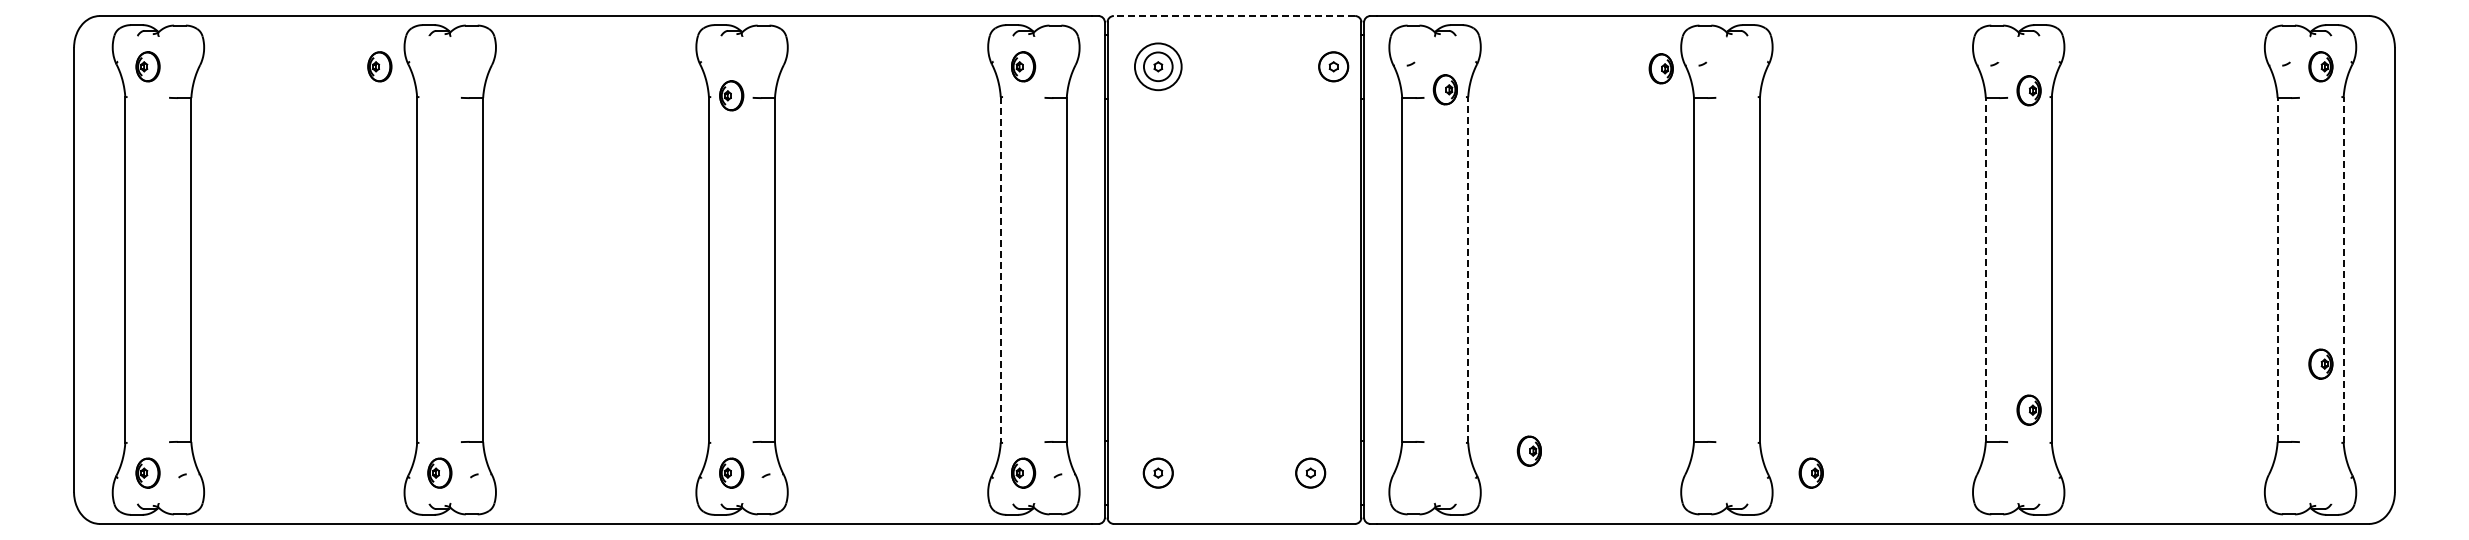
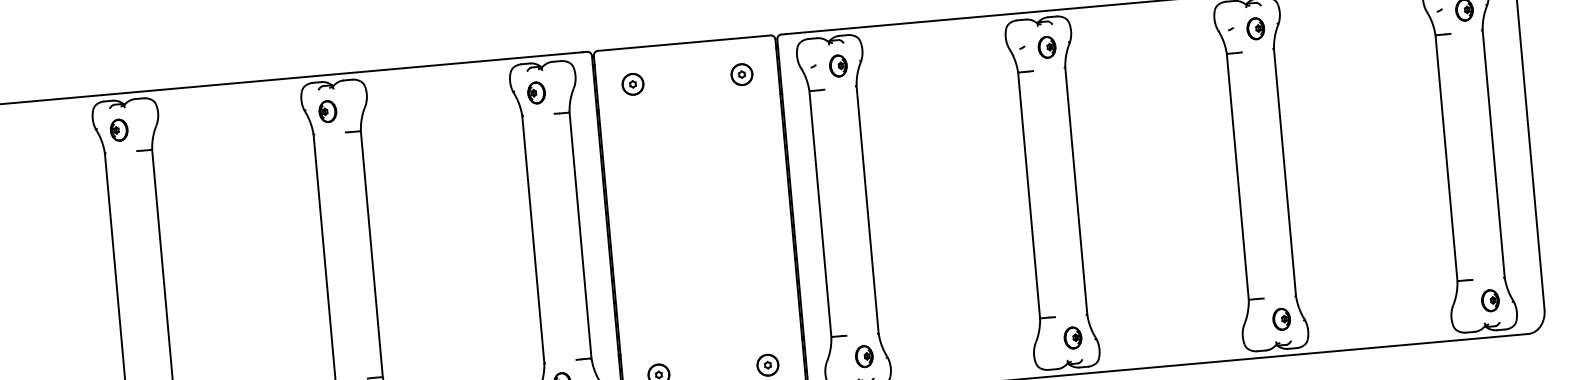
line: (1234, 16) -> (684, 43), dashed -> solid
part: (379, 66) -> (118, 130), moved
circle: (1157, 66) -> (632, 84), size x0.62
part: (1333, 66) -> (741, 74), moved
part: (1660, 68) -> (1046, 47), moved
part: (1444, 89) -> (837, 65), moved
part: (2028, 90) -> (1255, 28), moved
part: (731, 95) -> (327, 111), moved
line: (1000, 269) -> (533, 239), dashed -> solid
line: (1468, 269) -> (867, 209), dashed -> solid
line: (2343, 269) -> (1493, 153), dashed -> solid
line: (1985, 270) -> (1237, 177), dashed -> solid
line: (2277, 270) -> (1446, 158), dashed -> solid
part: (2320, 363) -> (1490, 300), moved
part: (2028, 409) -> (1281, 318), moved
part: (1528, 450) -> (863, 356), moved
part: (1810, 472) -> (1072, 337), moved

